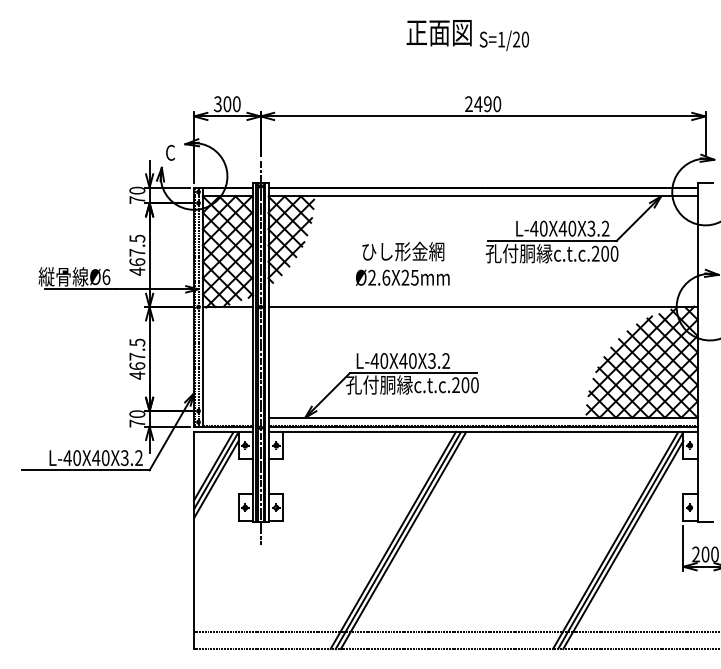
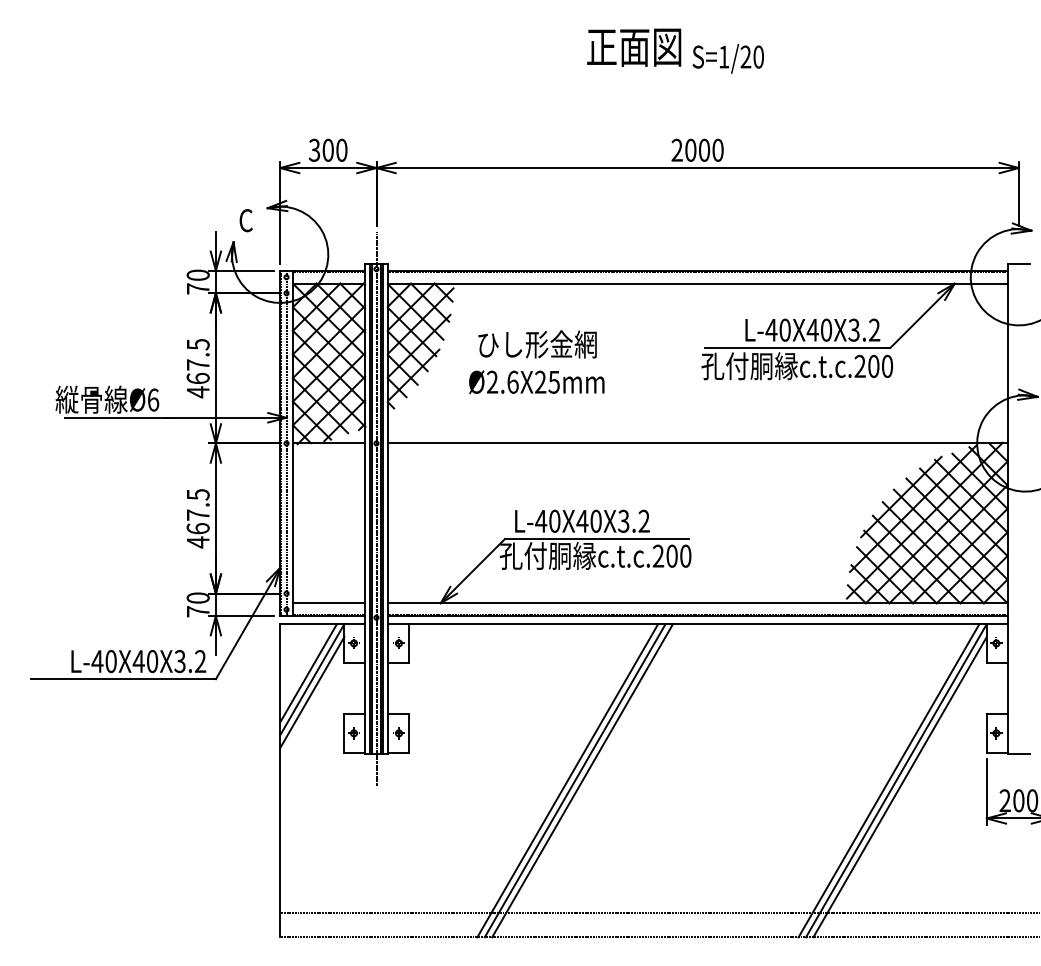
text: (482, 104) -> (696, 150), 2490 -> 2000
text: (402, 263) -> (536, 361), moved
line: (227, 417) -> (328, 602), added

